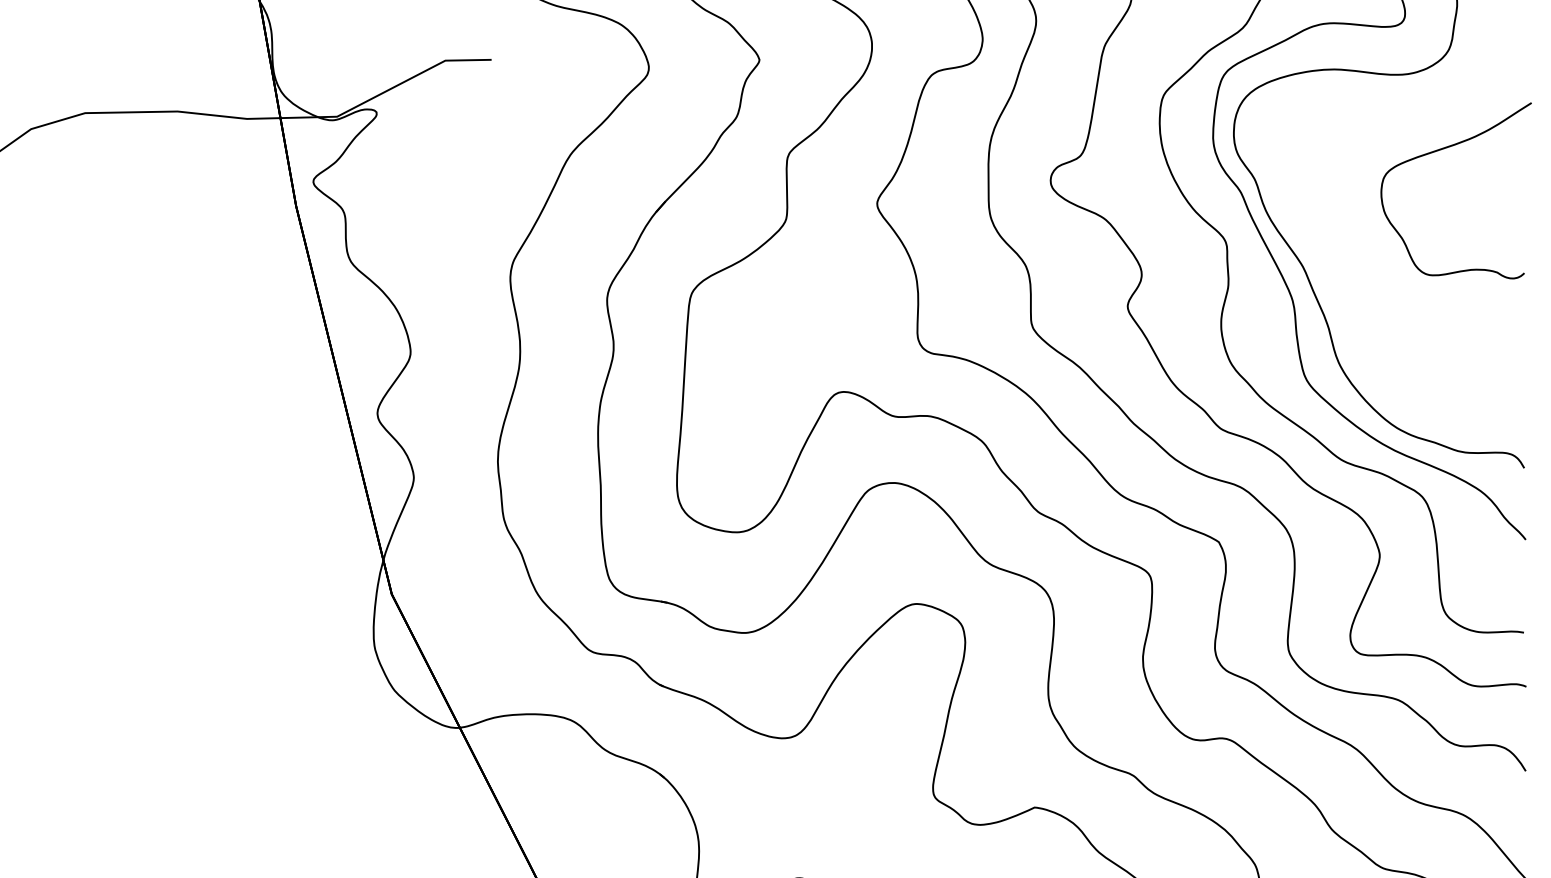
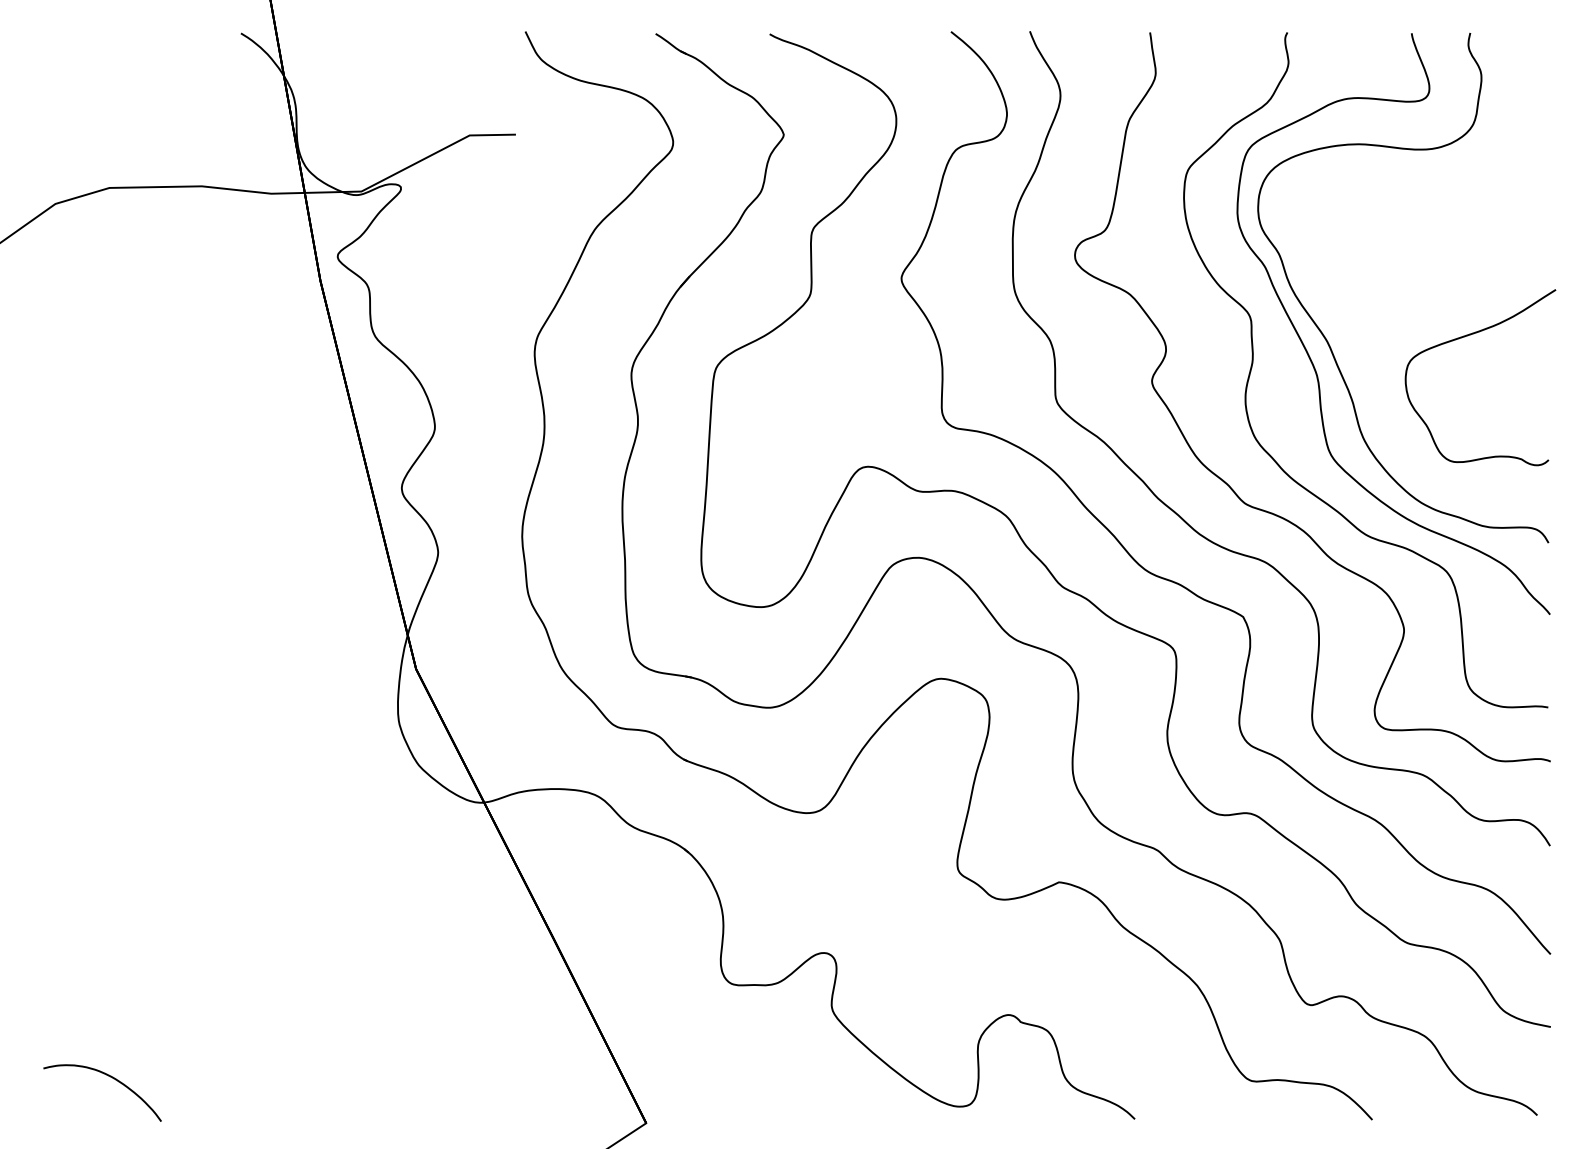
curve: (1443, 149) -> (1467, 336), moved

